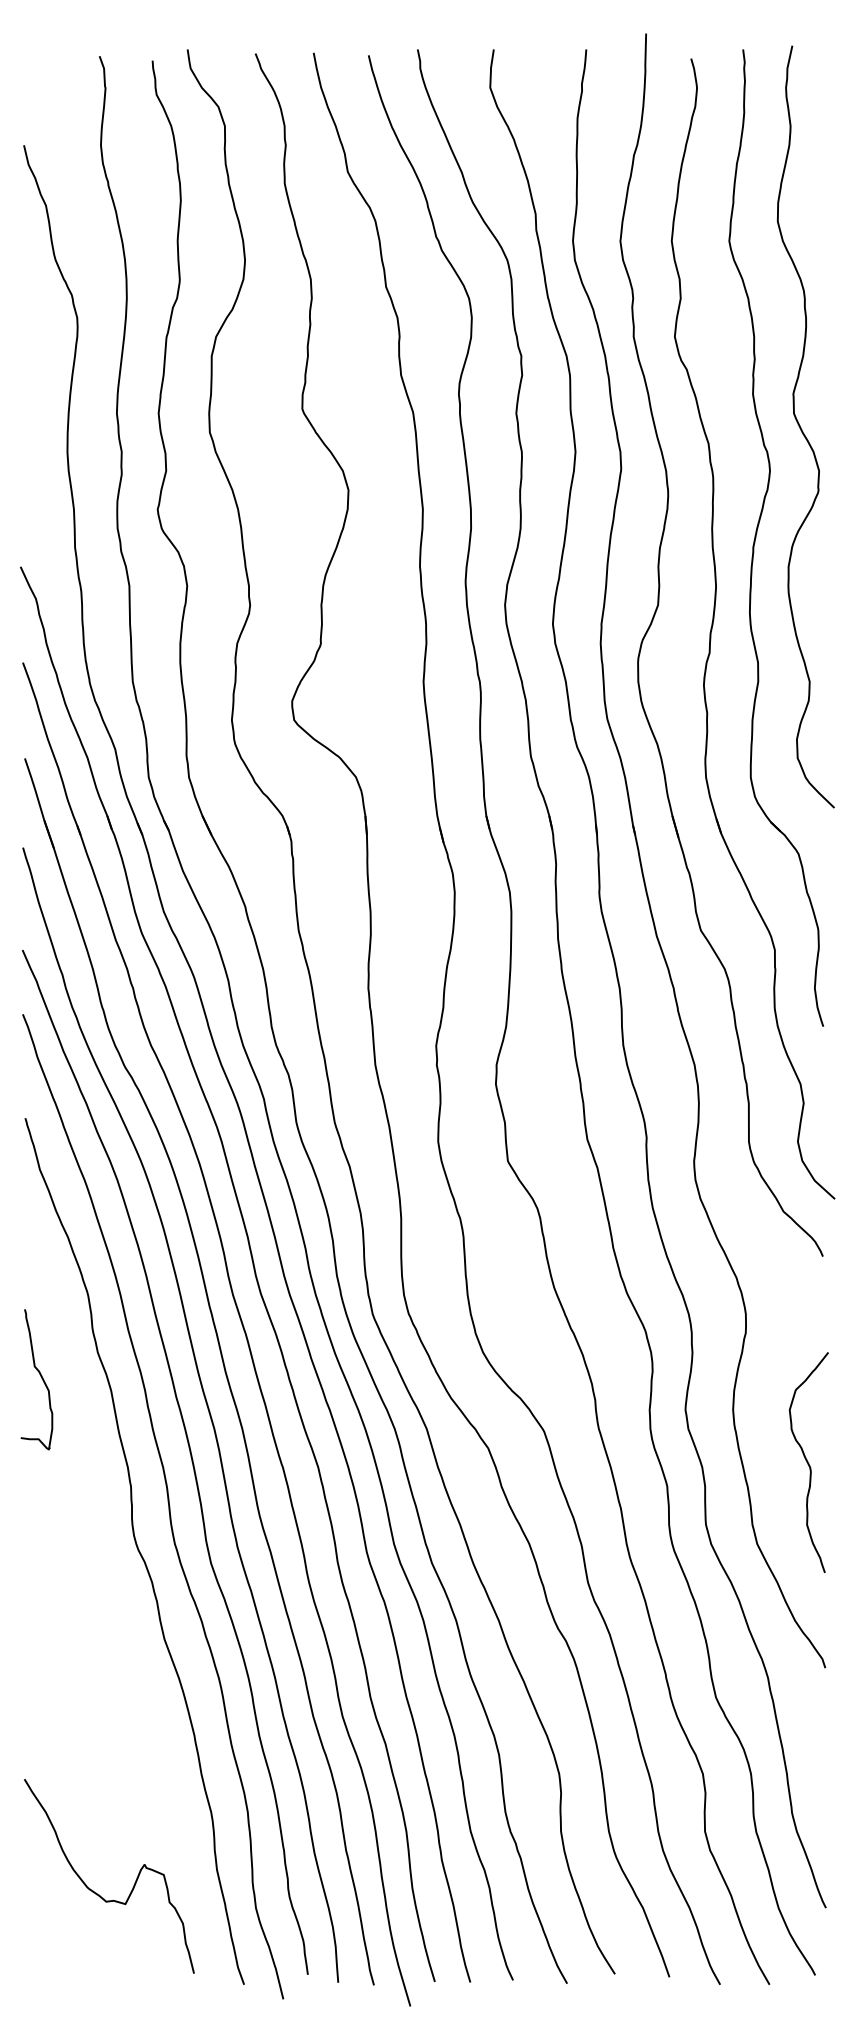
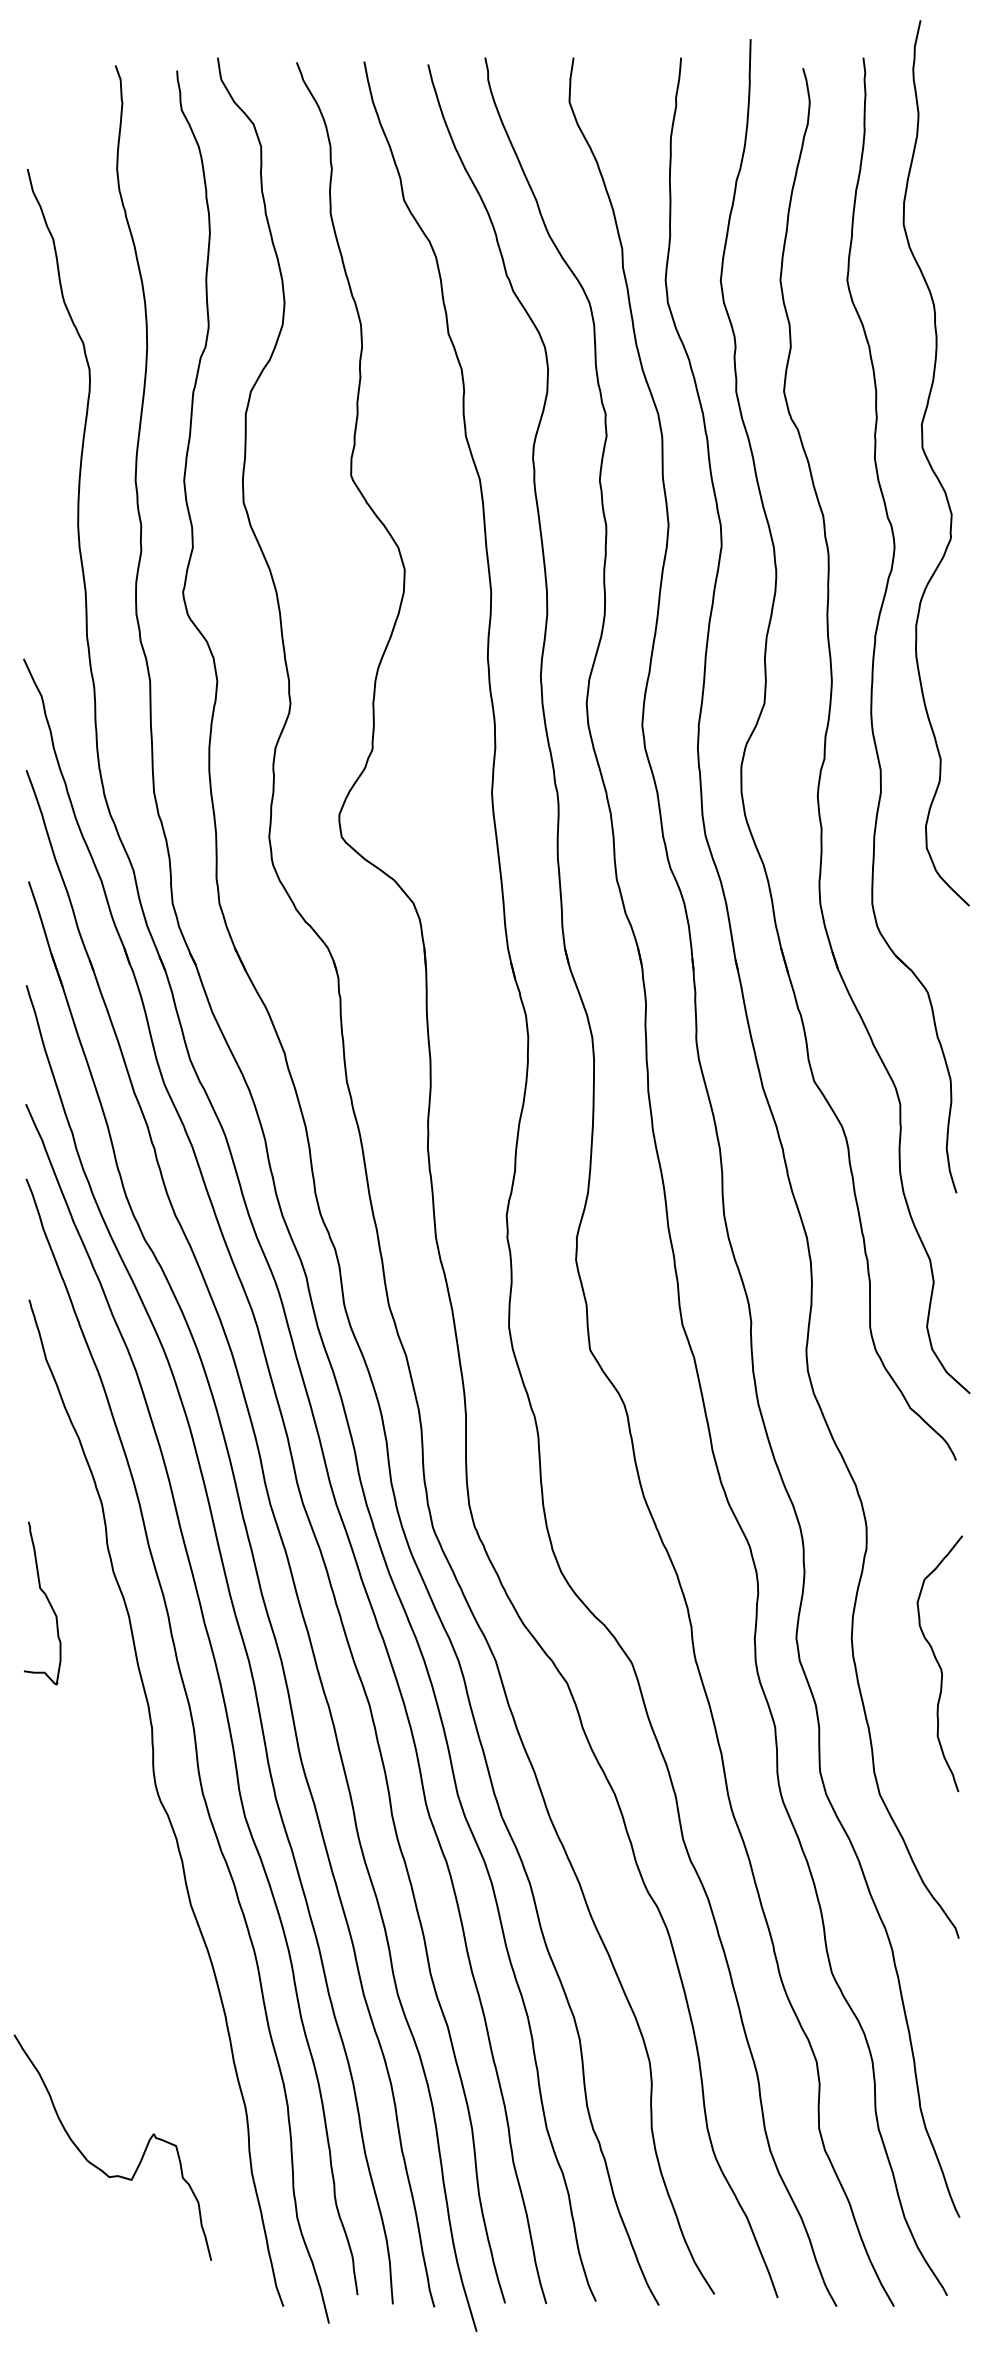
curve: (801, 428) -> (931, 465), moved
curve: (808, 1462) -> (939, 1663), moved
curve: (98, 1894) -> (100, 2168), moved

